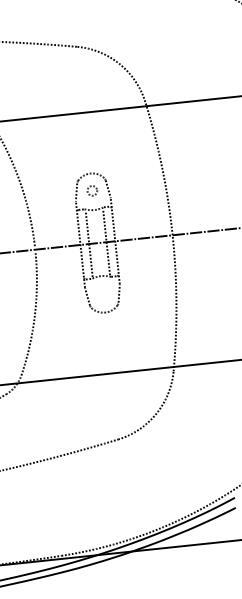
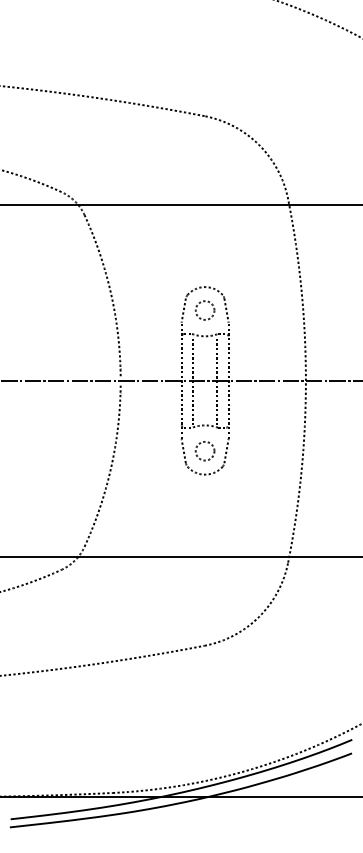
circle: (91, 190) -> (204, 310), size x1.43
circle: (102, 295) -> (204, 451), added

